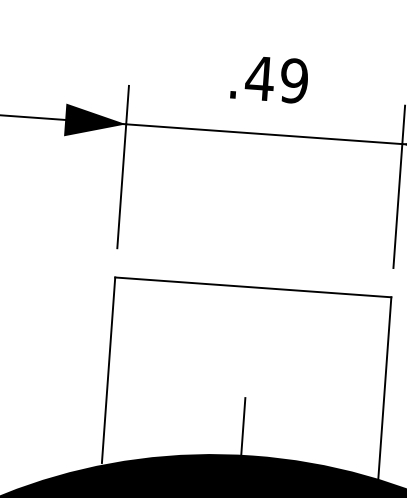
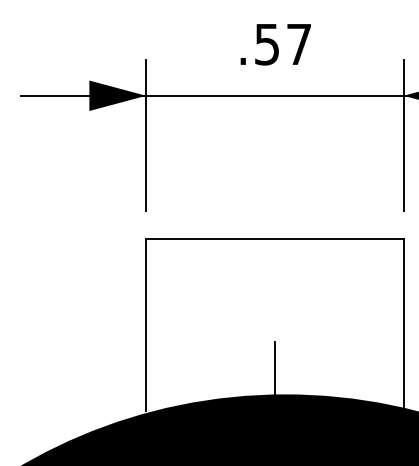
text: (276, 79) -> (282, 44), .49 -> .57

